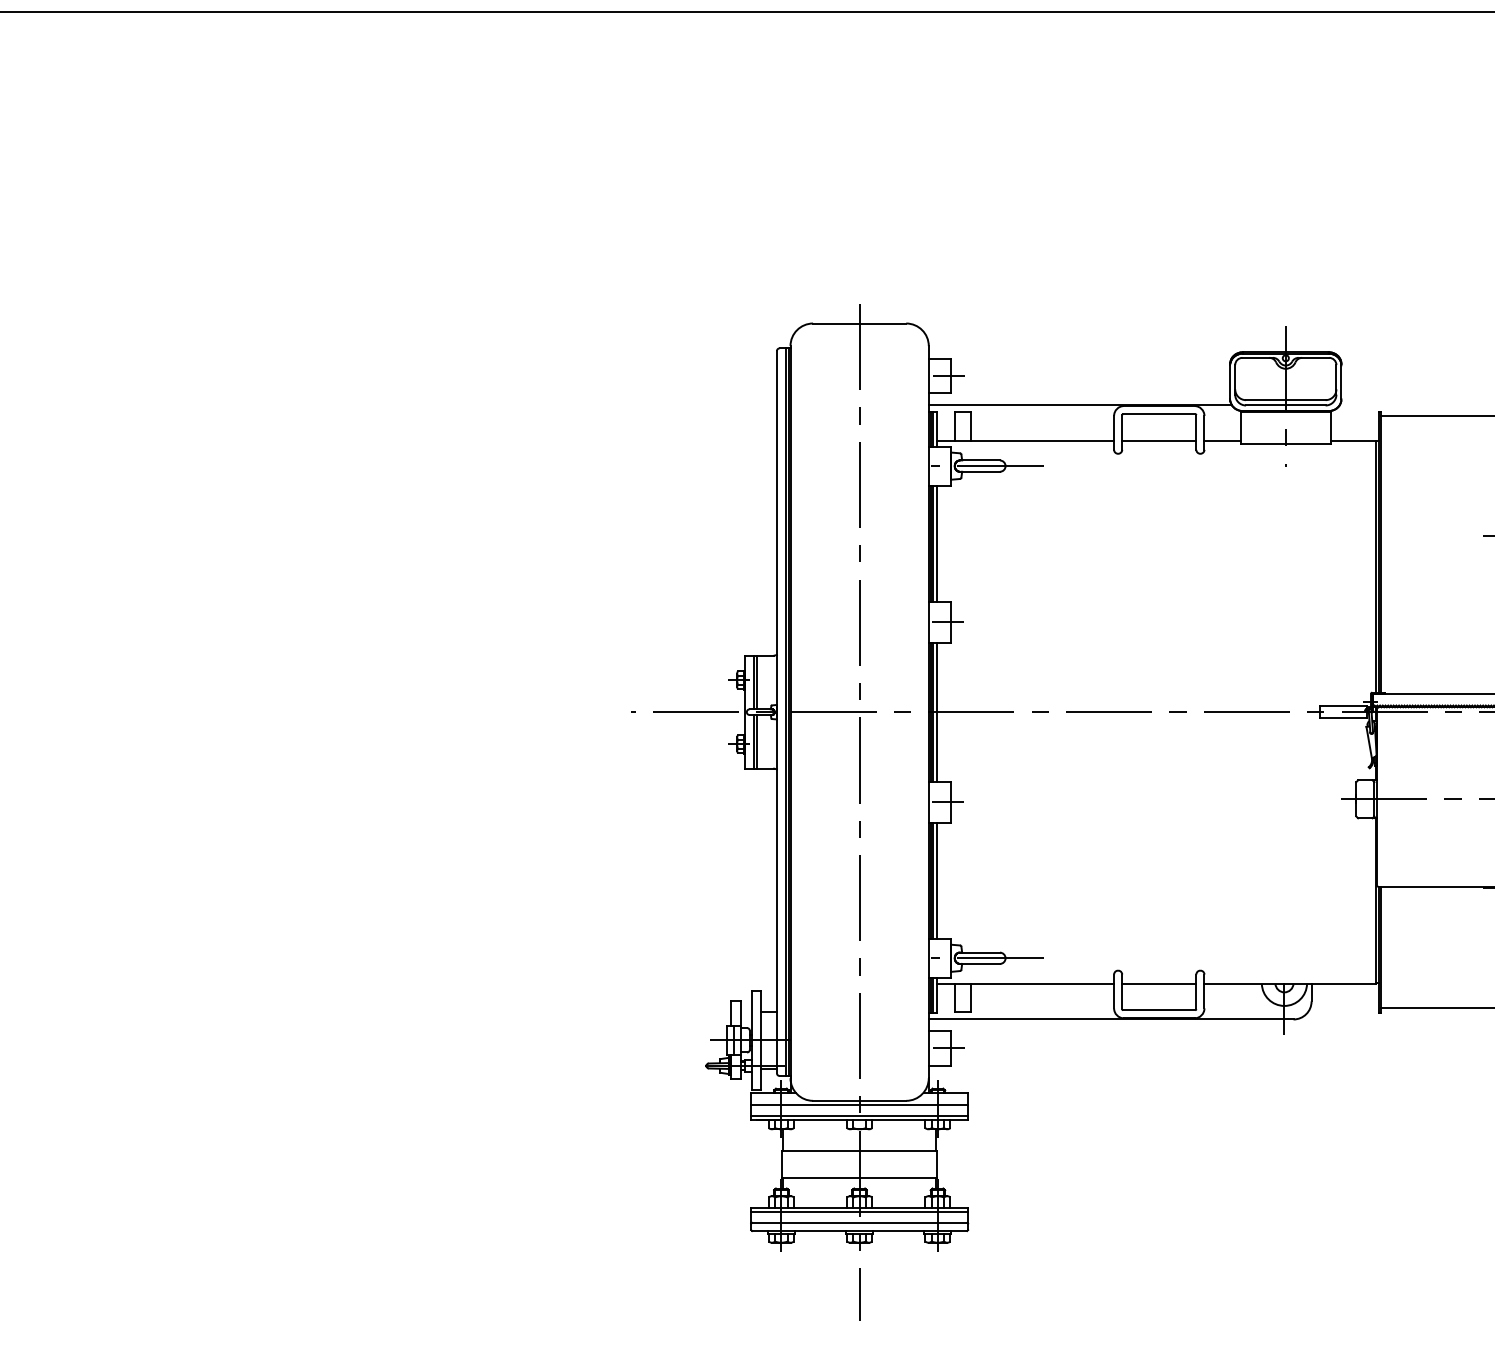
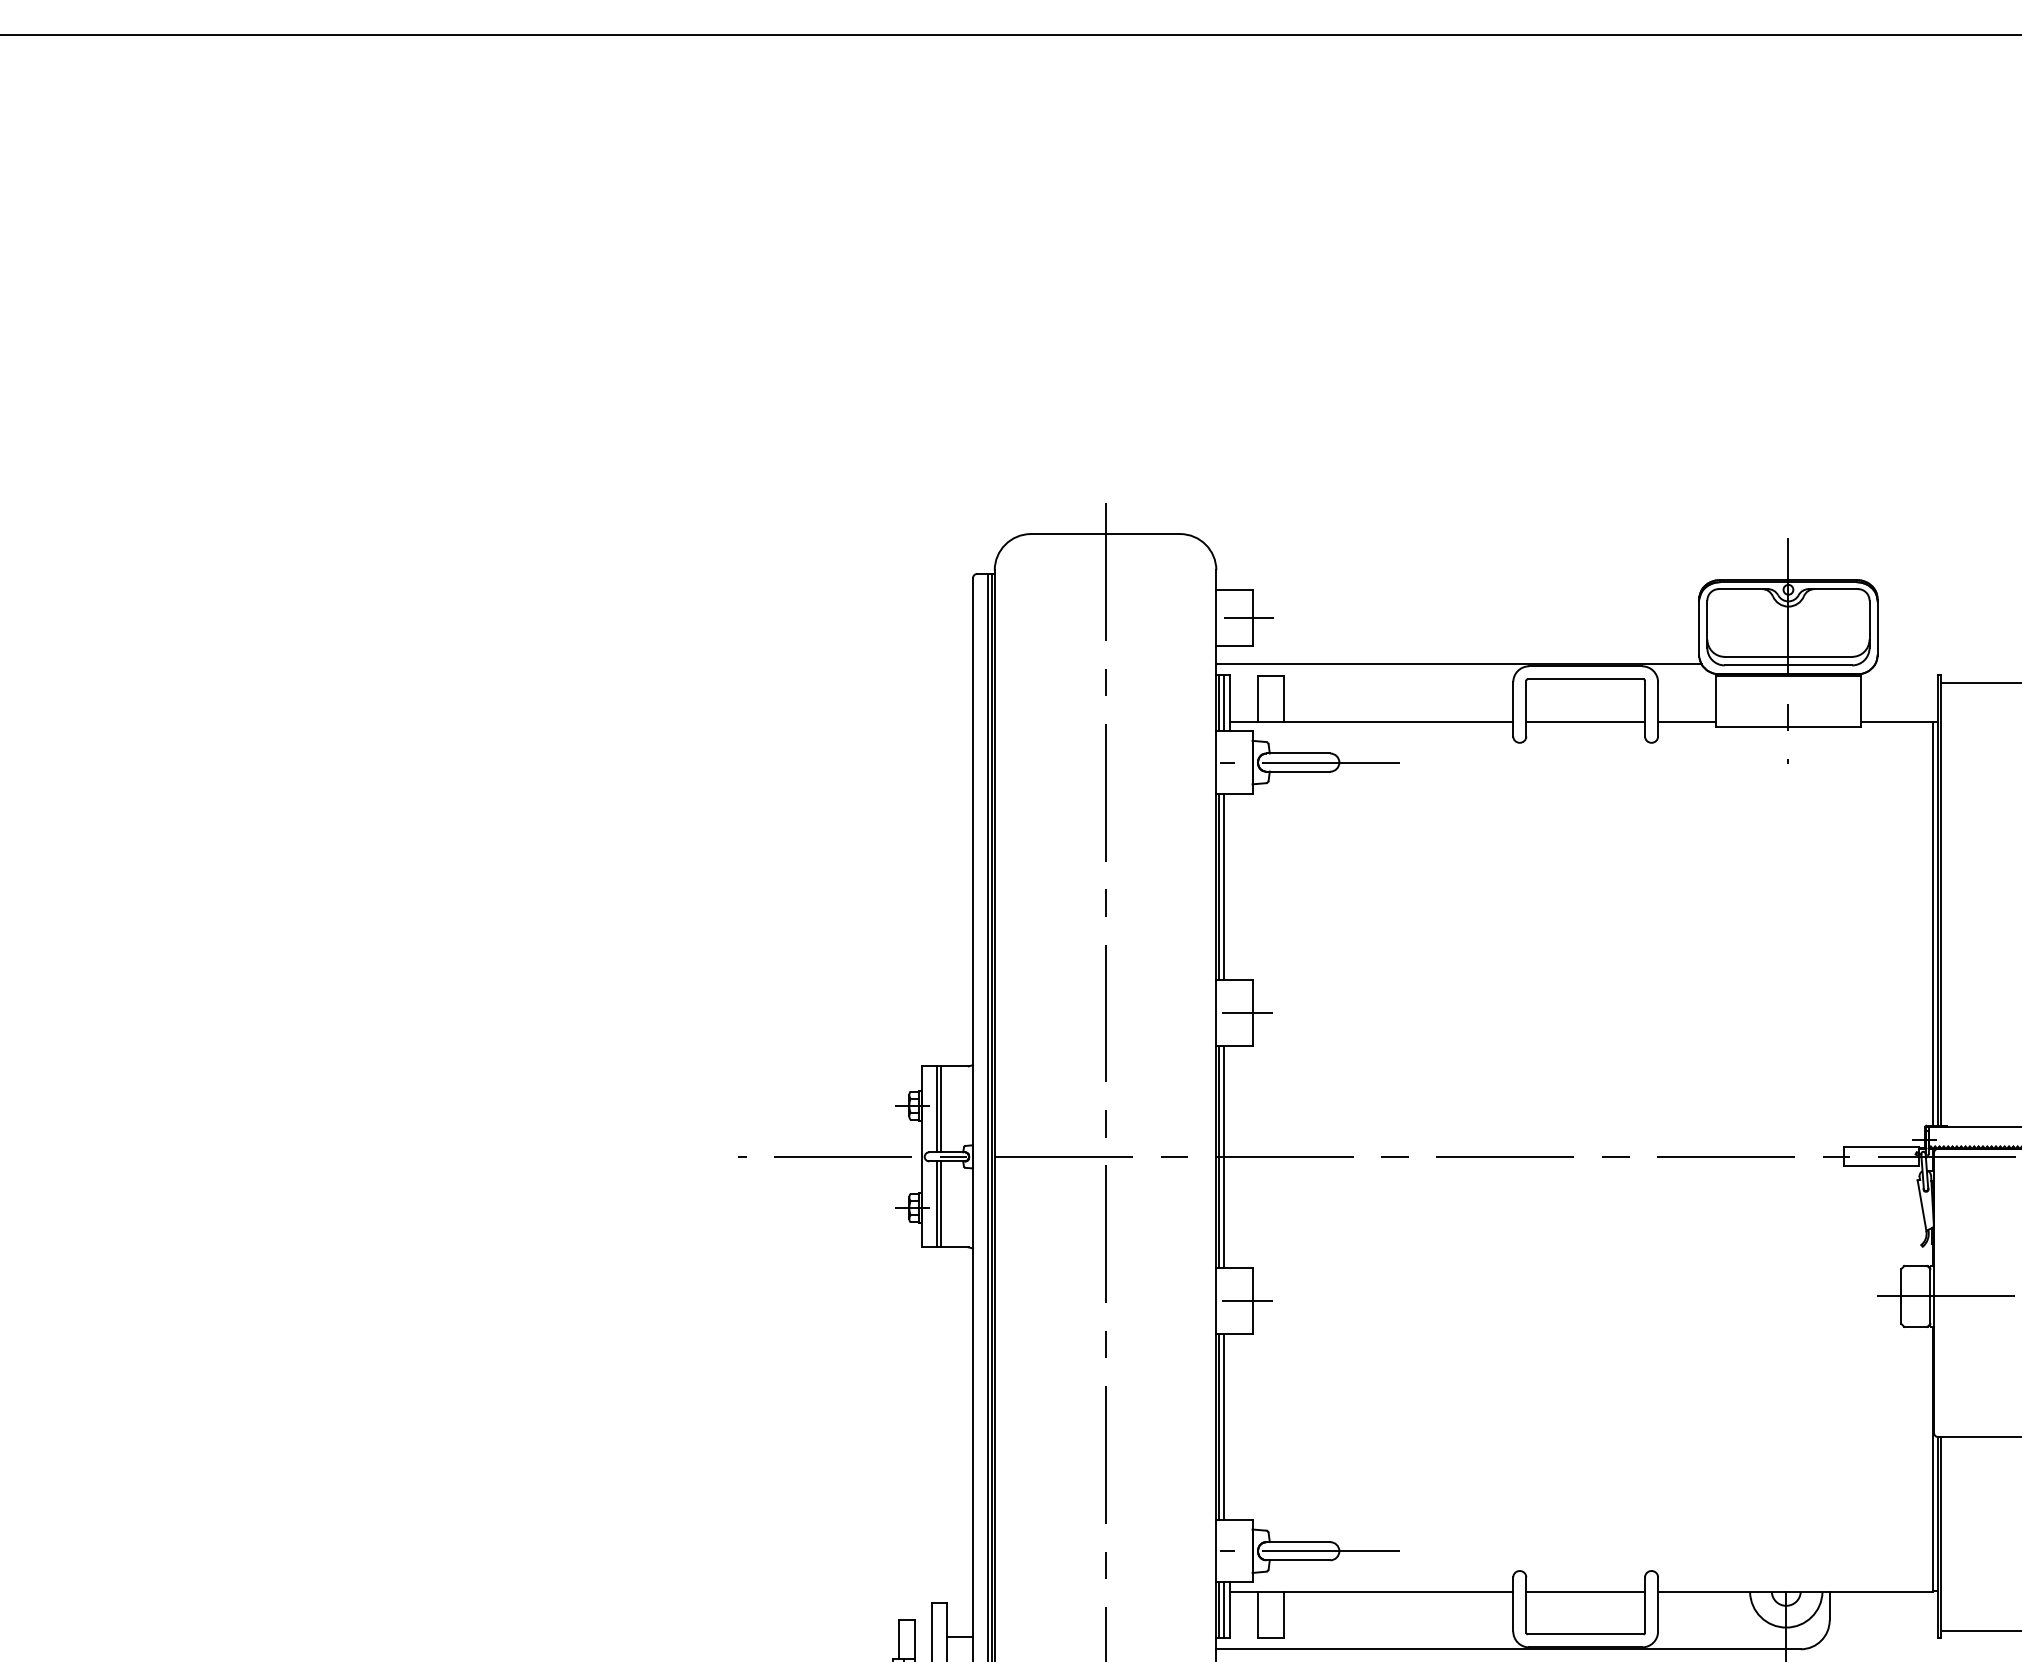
line: (937, 543) -> (1230, 886), removed
line: (937, 711) -> (1230, 1155), removed
line: (937, 880) -> (1230, 1426), removed

